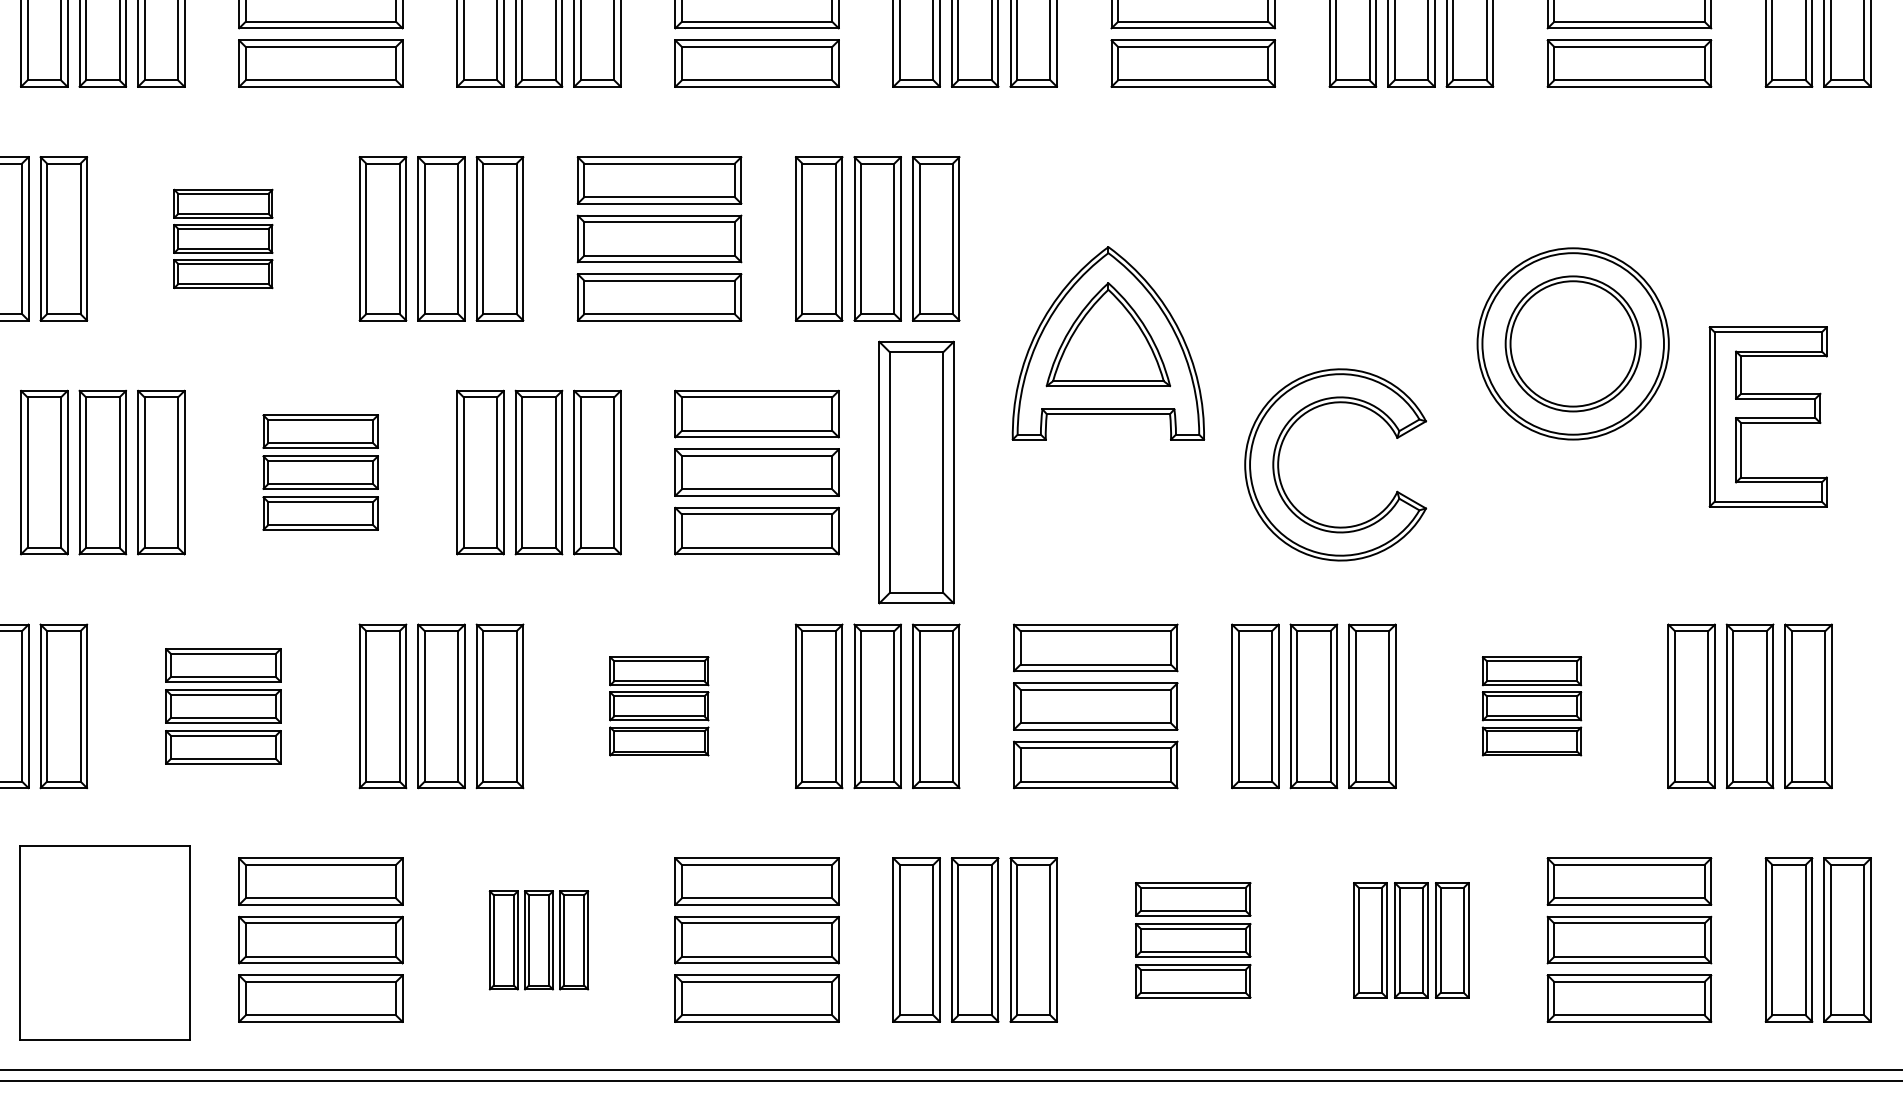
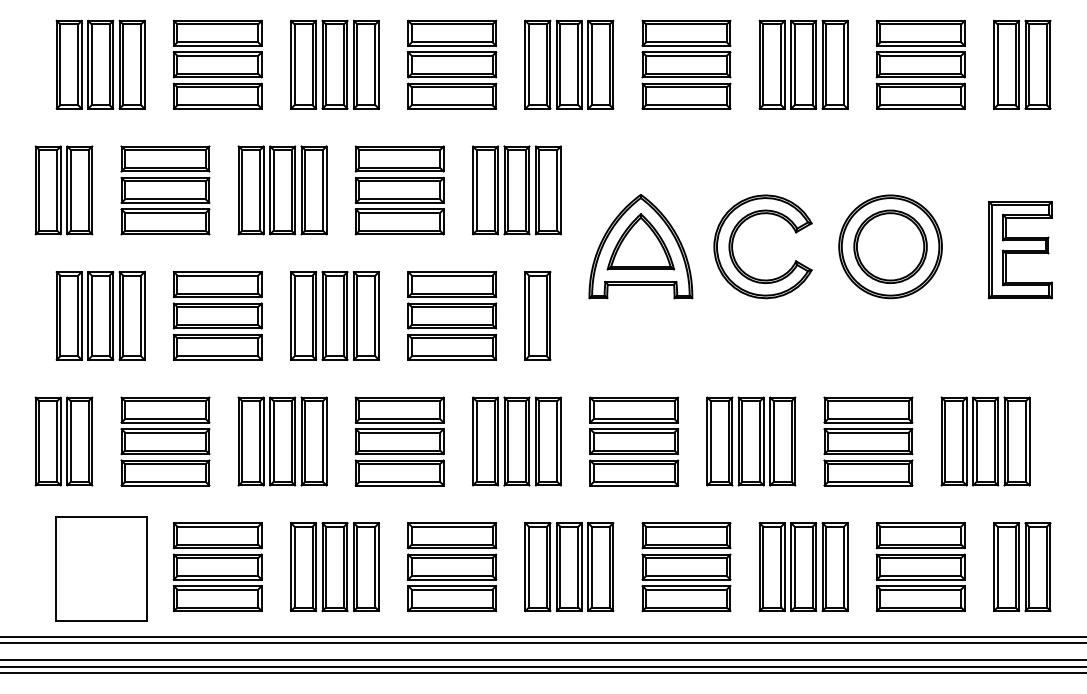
part: (223, 239) -> (165, 190), size x1.67
part: (1766, 415) -> (1019, 249), moved
part: (1280, 460) -> (733, 244), moved
part: (320, 471) -> (217, 315), size x1.43
part: (915, 471) -> (537, 315), size x0.62
part: (223, 706) -> (165, 441), size x1.43
part: (659, 706) -> (399, 441), size x1.67
part: (1532, 706) -> (868, 441), size x1.67
part: (538, 940) -> (334, 567), size x1.67
part: (1193, 940) -> (686, 567), size x1.43
part: (1411, 940) -> (803, 567), size x1.43

